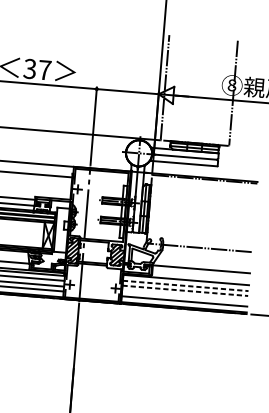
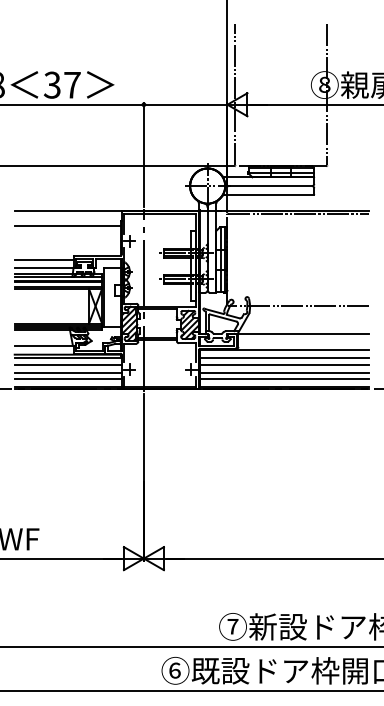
line: (185, 285) -> (284, 358), dashed -> solid
line: (185, 290) -> (284, 364), dashed -> solid
line: (184, 296) -> (284, 372), added

